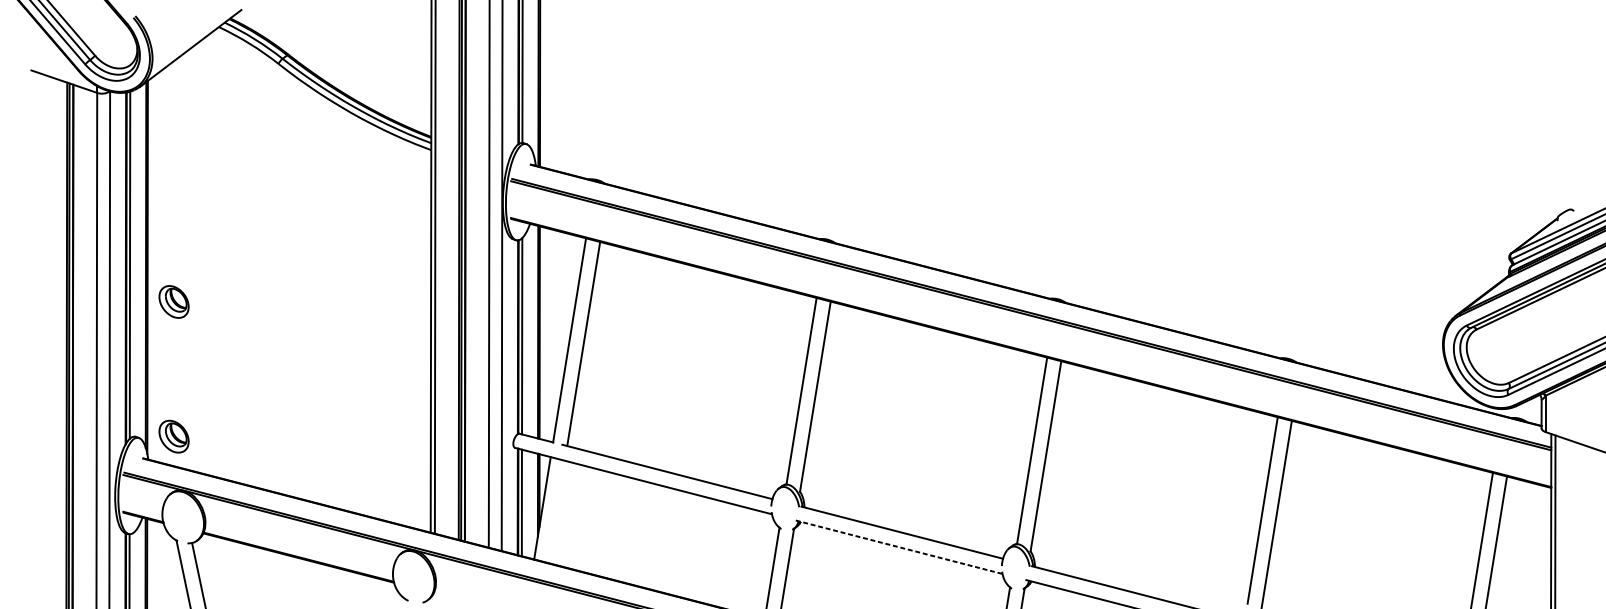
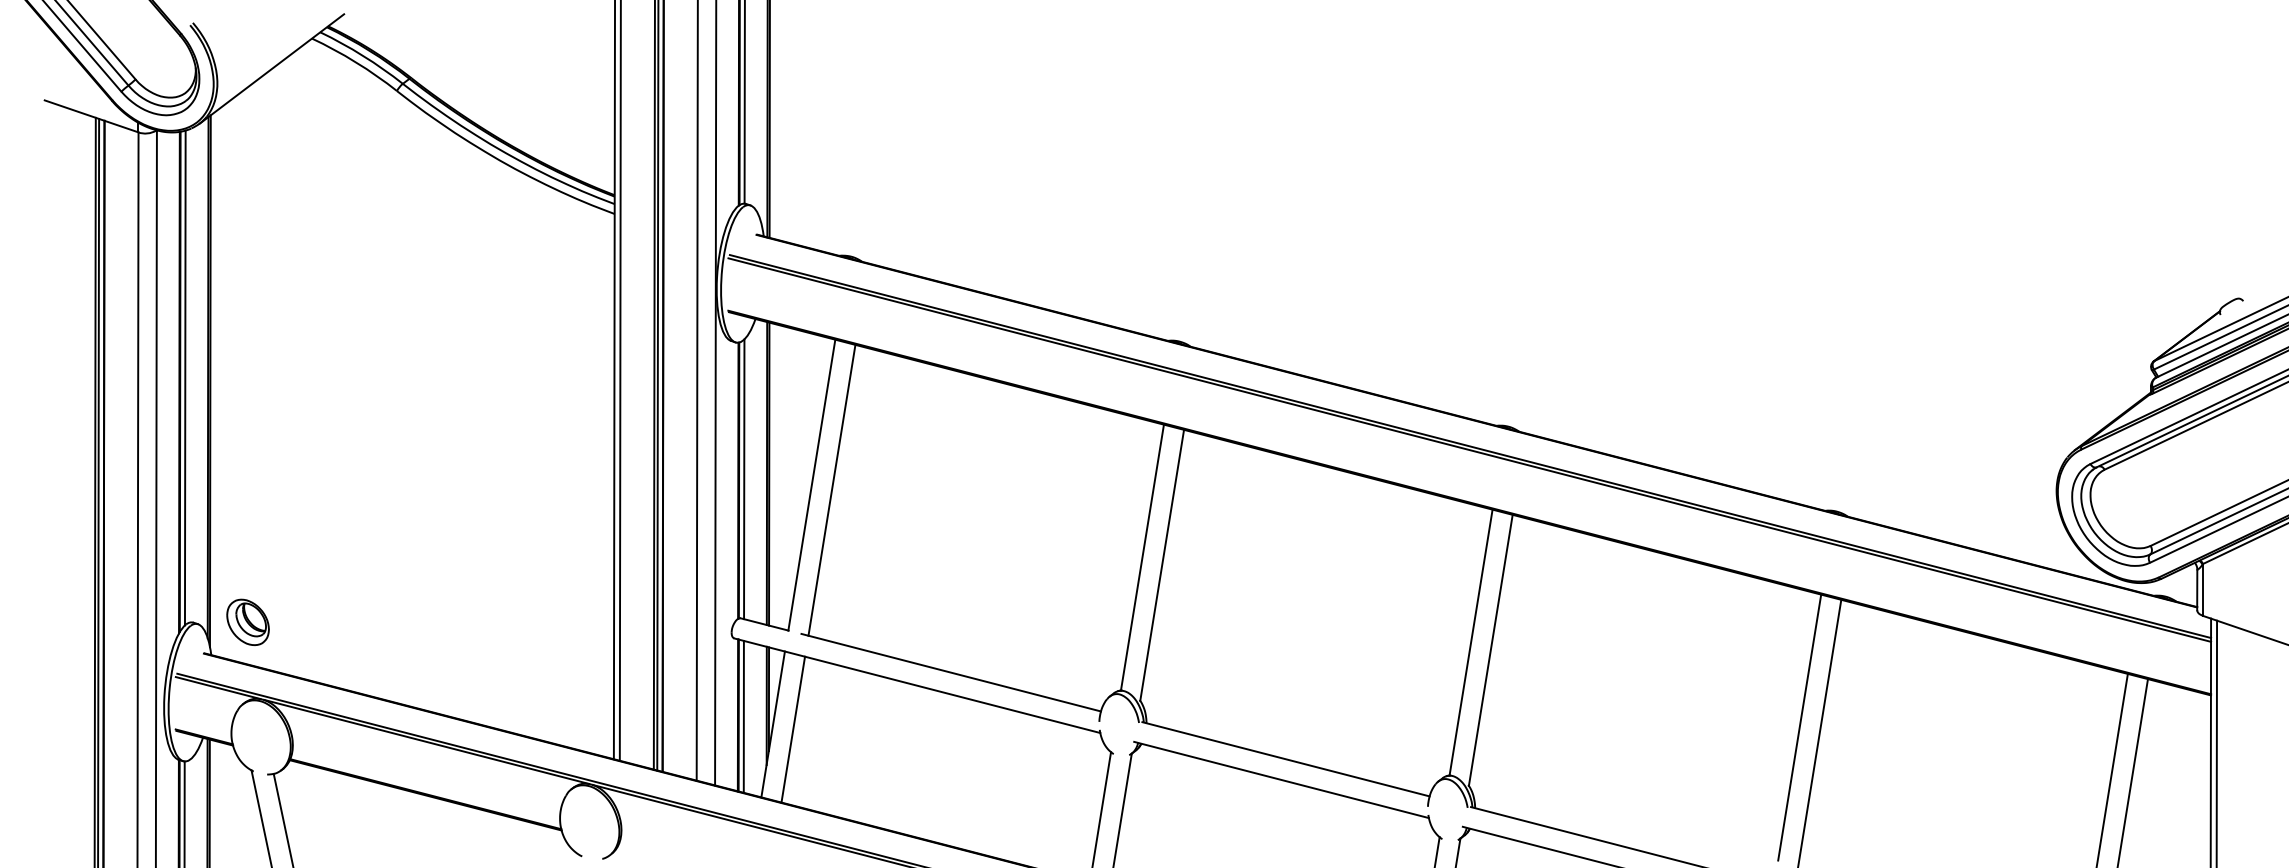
part: (173, 301) -> (247, 429), removed
line: (556, 511) -> (793, 729), added
line: (899, 547) -> (1282, 780), dashed -> solid

